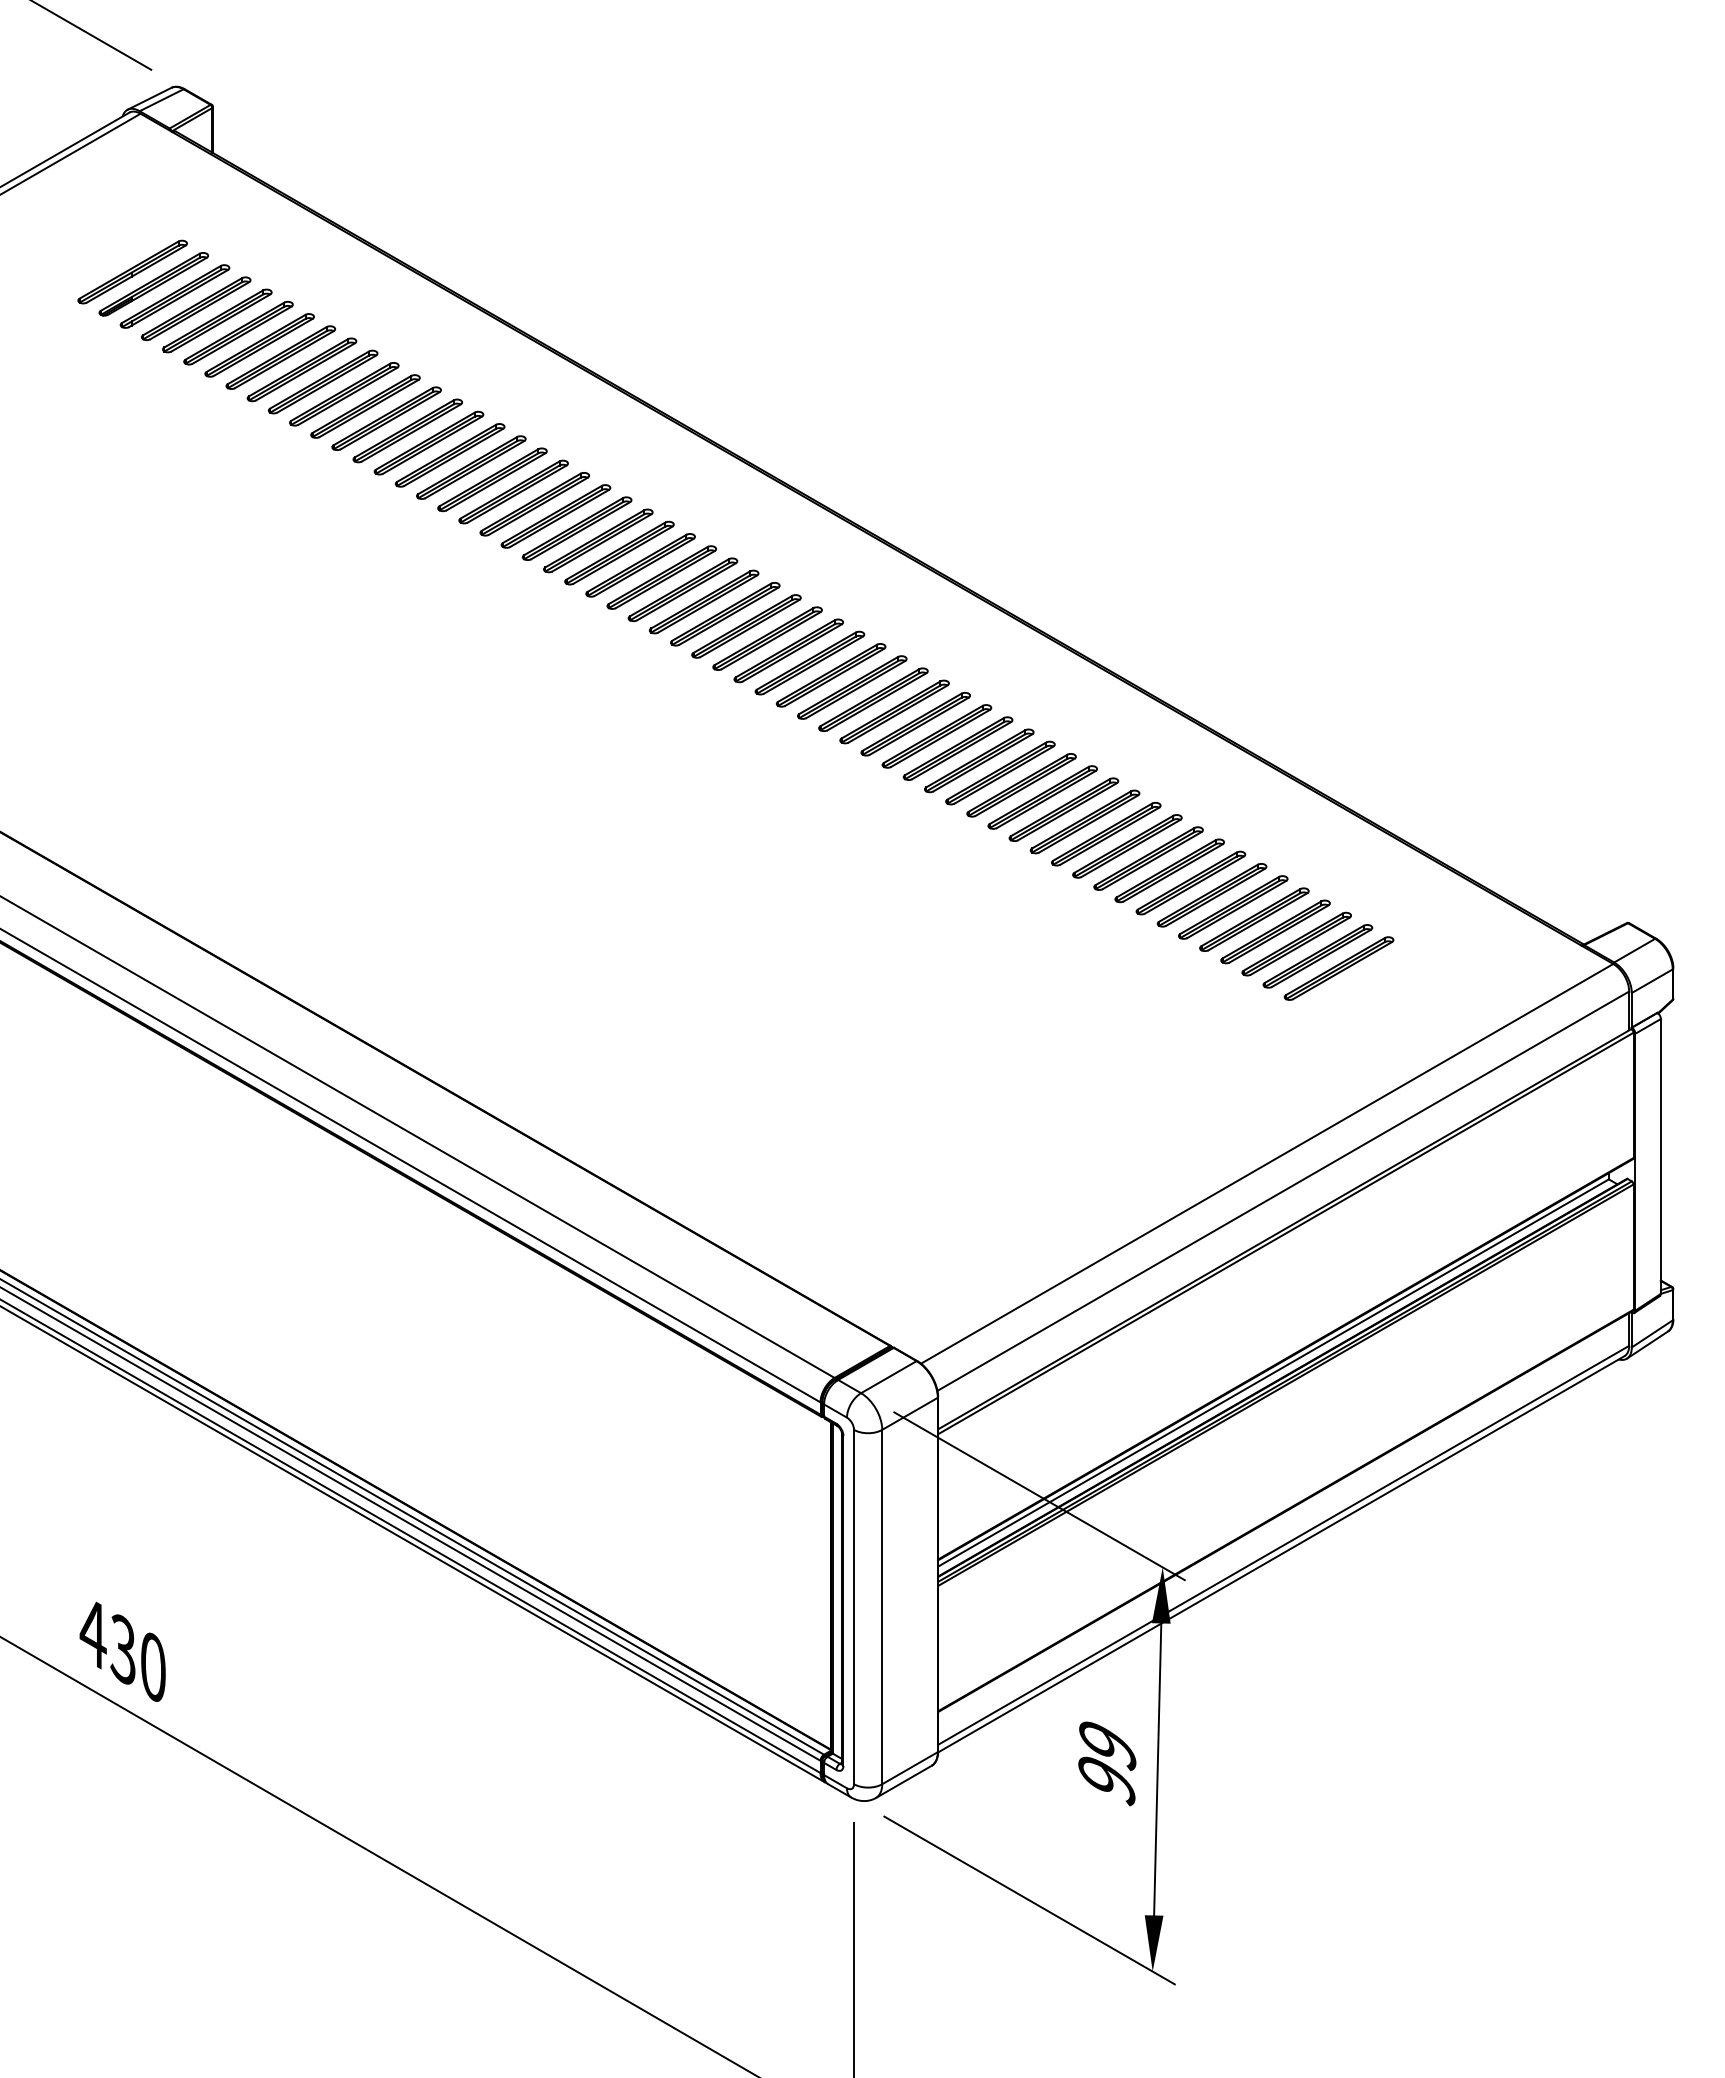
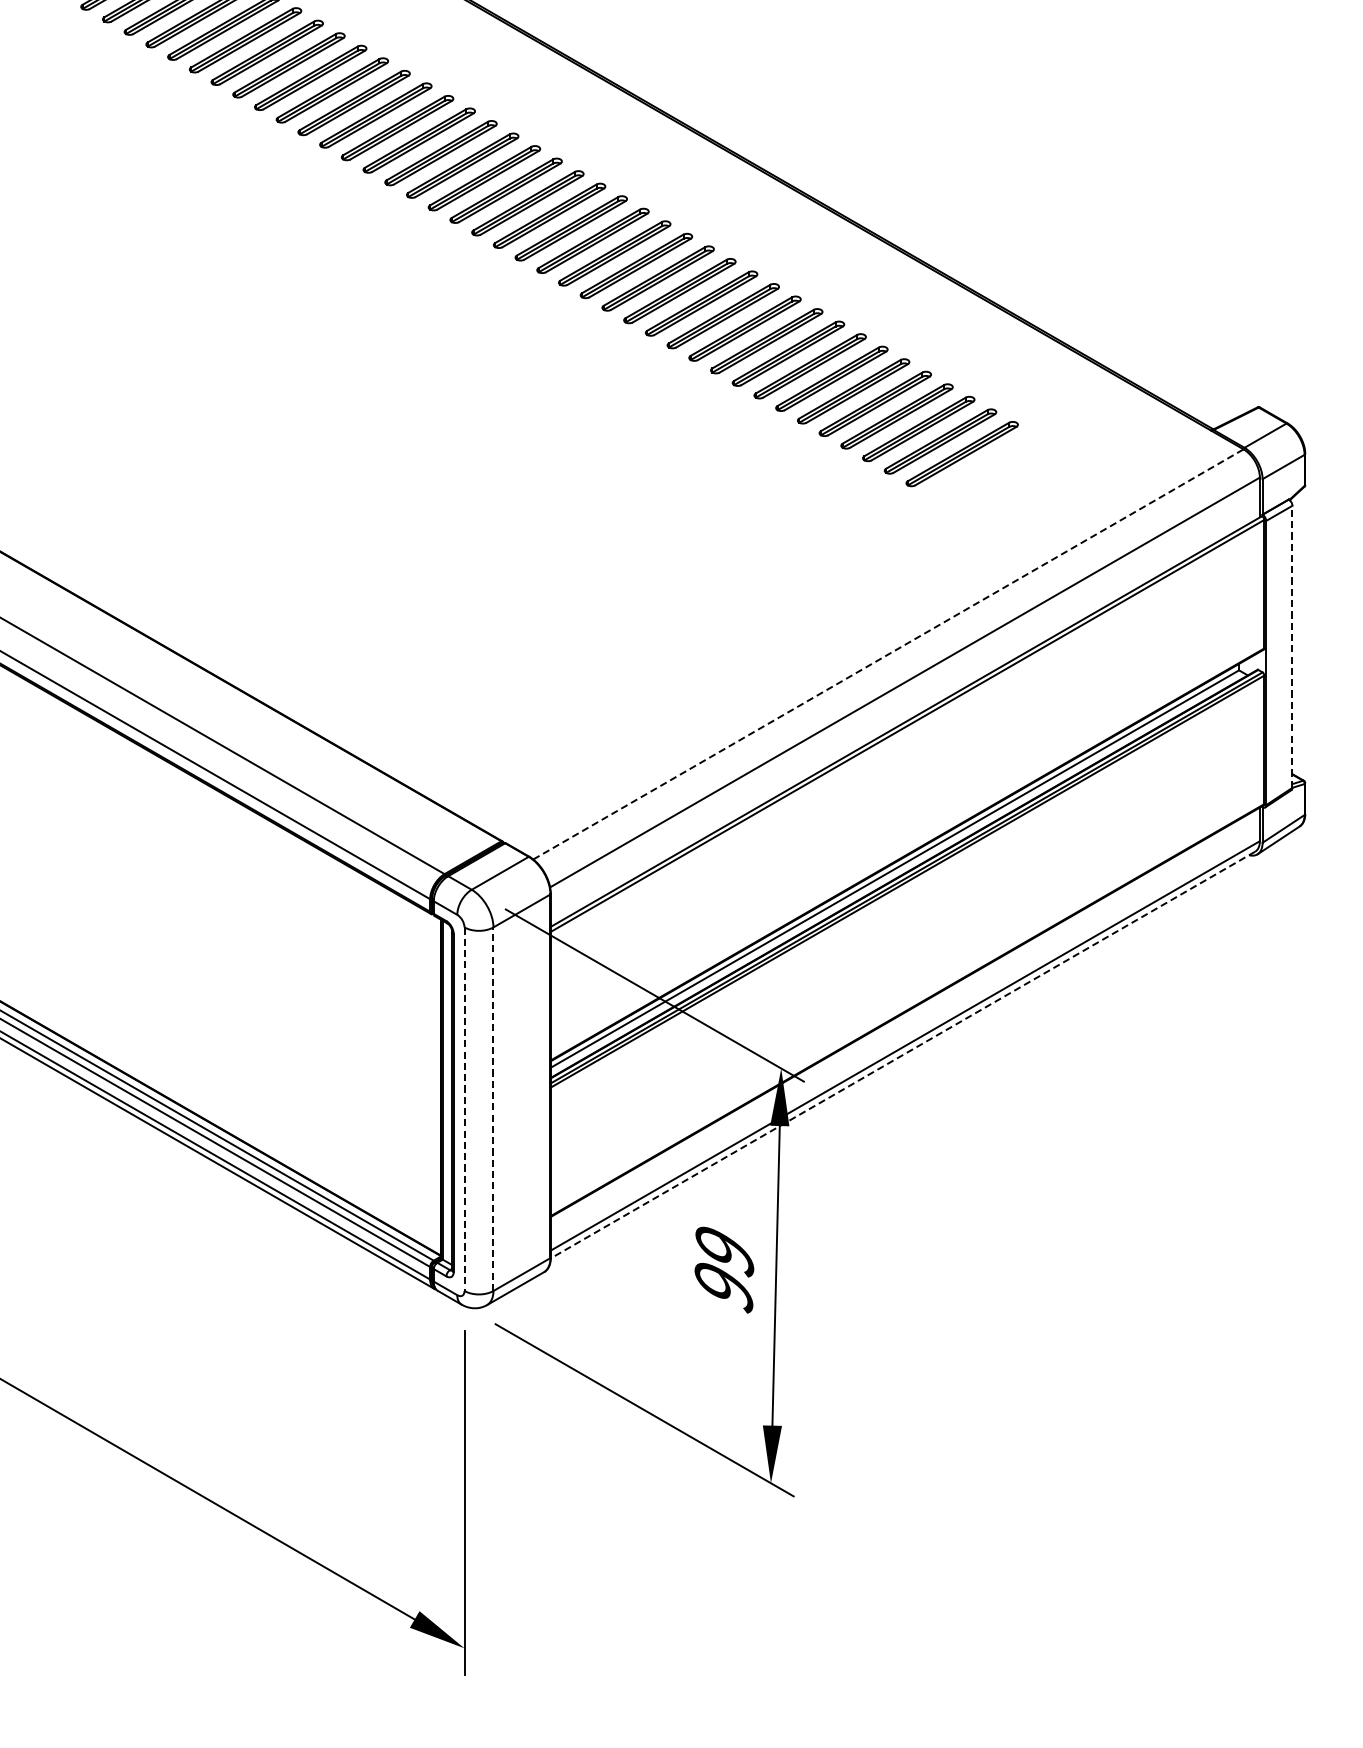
line: (1660, 1155) -> (1292, 645), solid -> dashed
line: (1267, 1163) -> (888, 654), solid -> dashed
line: (1280, 1554) -> (902, 1055), solid -> dashed
line: (882, 1606) -> (493, 1108), solid -> dashed
line: (854, 1607) -> (464, 1109), solid -> dashed

